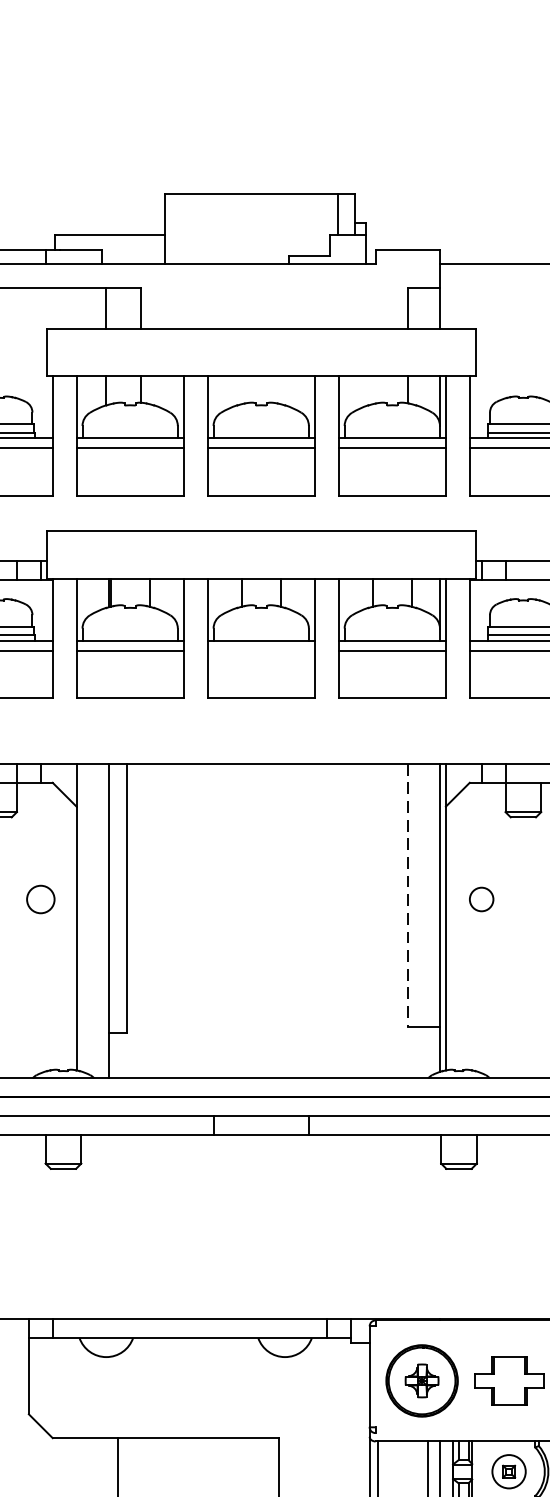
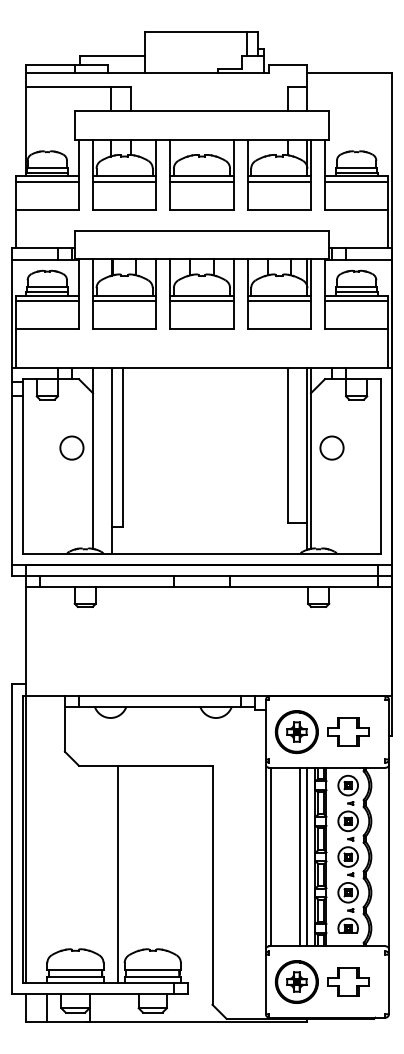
line: (260, 651) -> (201, 301), added
line: (407, 895) -> (288, 445), dashed -> solid
circle: (40, 898) -> (71, 447), size x1.43
circle: (480, 898) -> (331, 447), size x1.67

